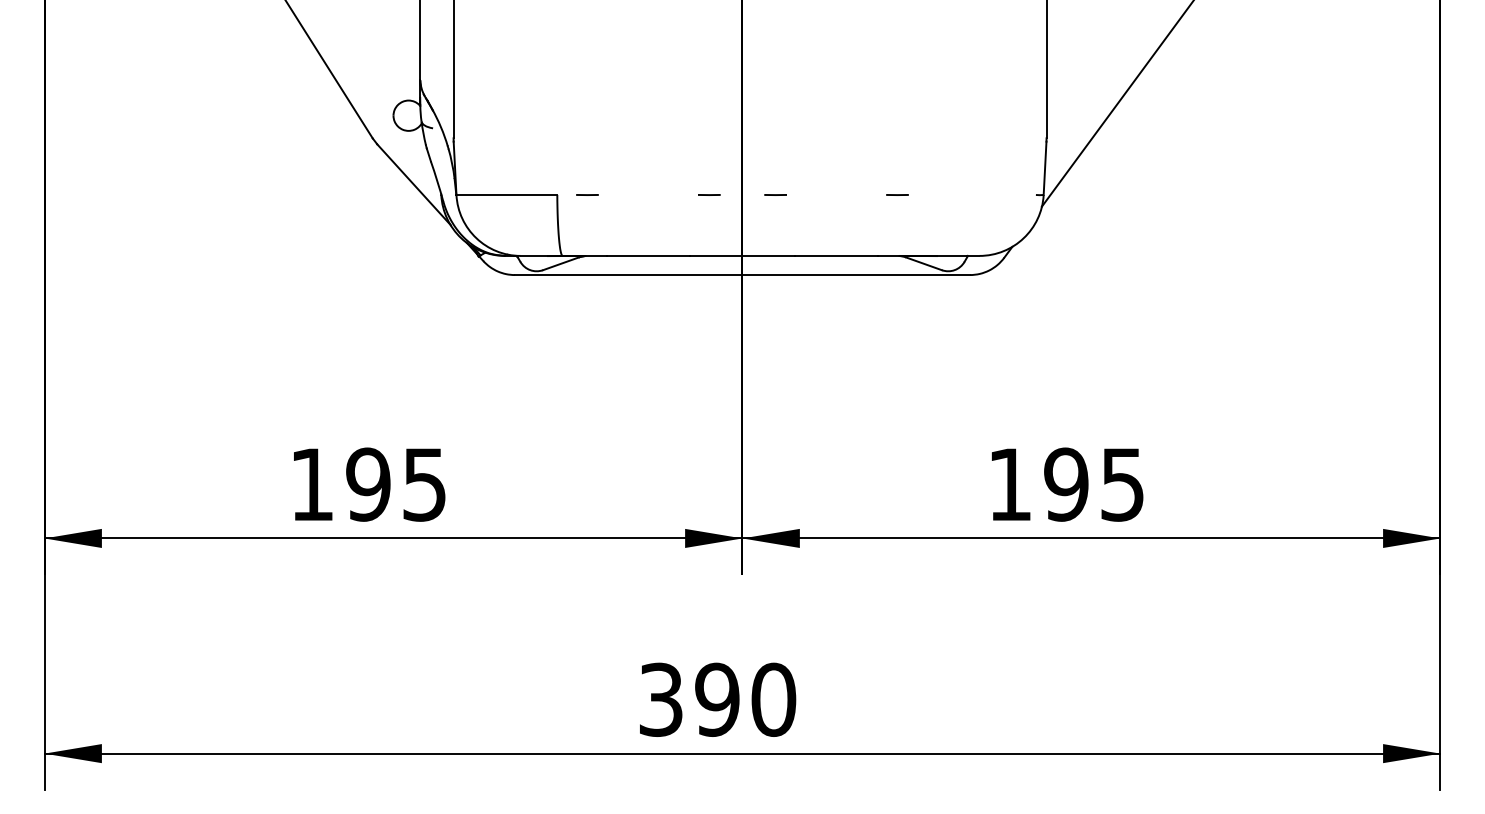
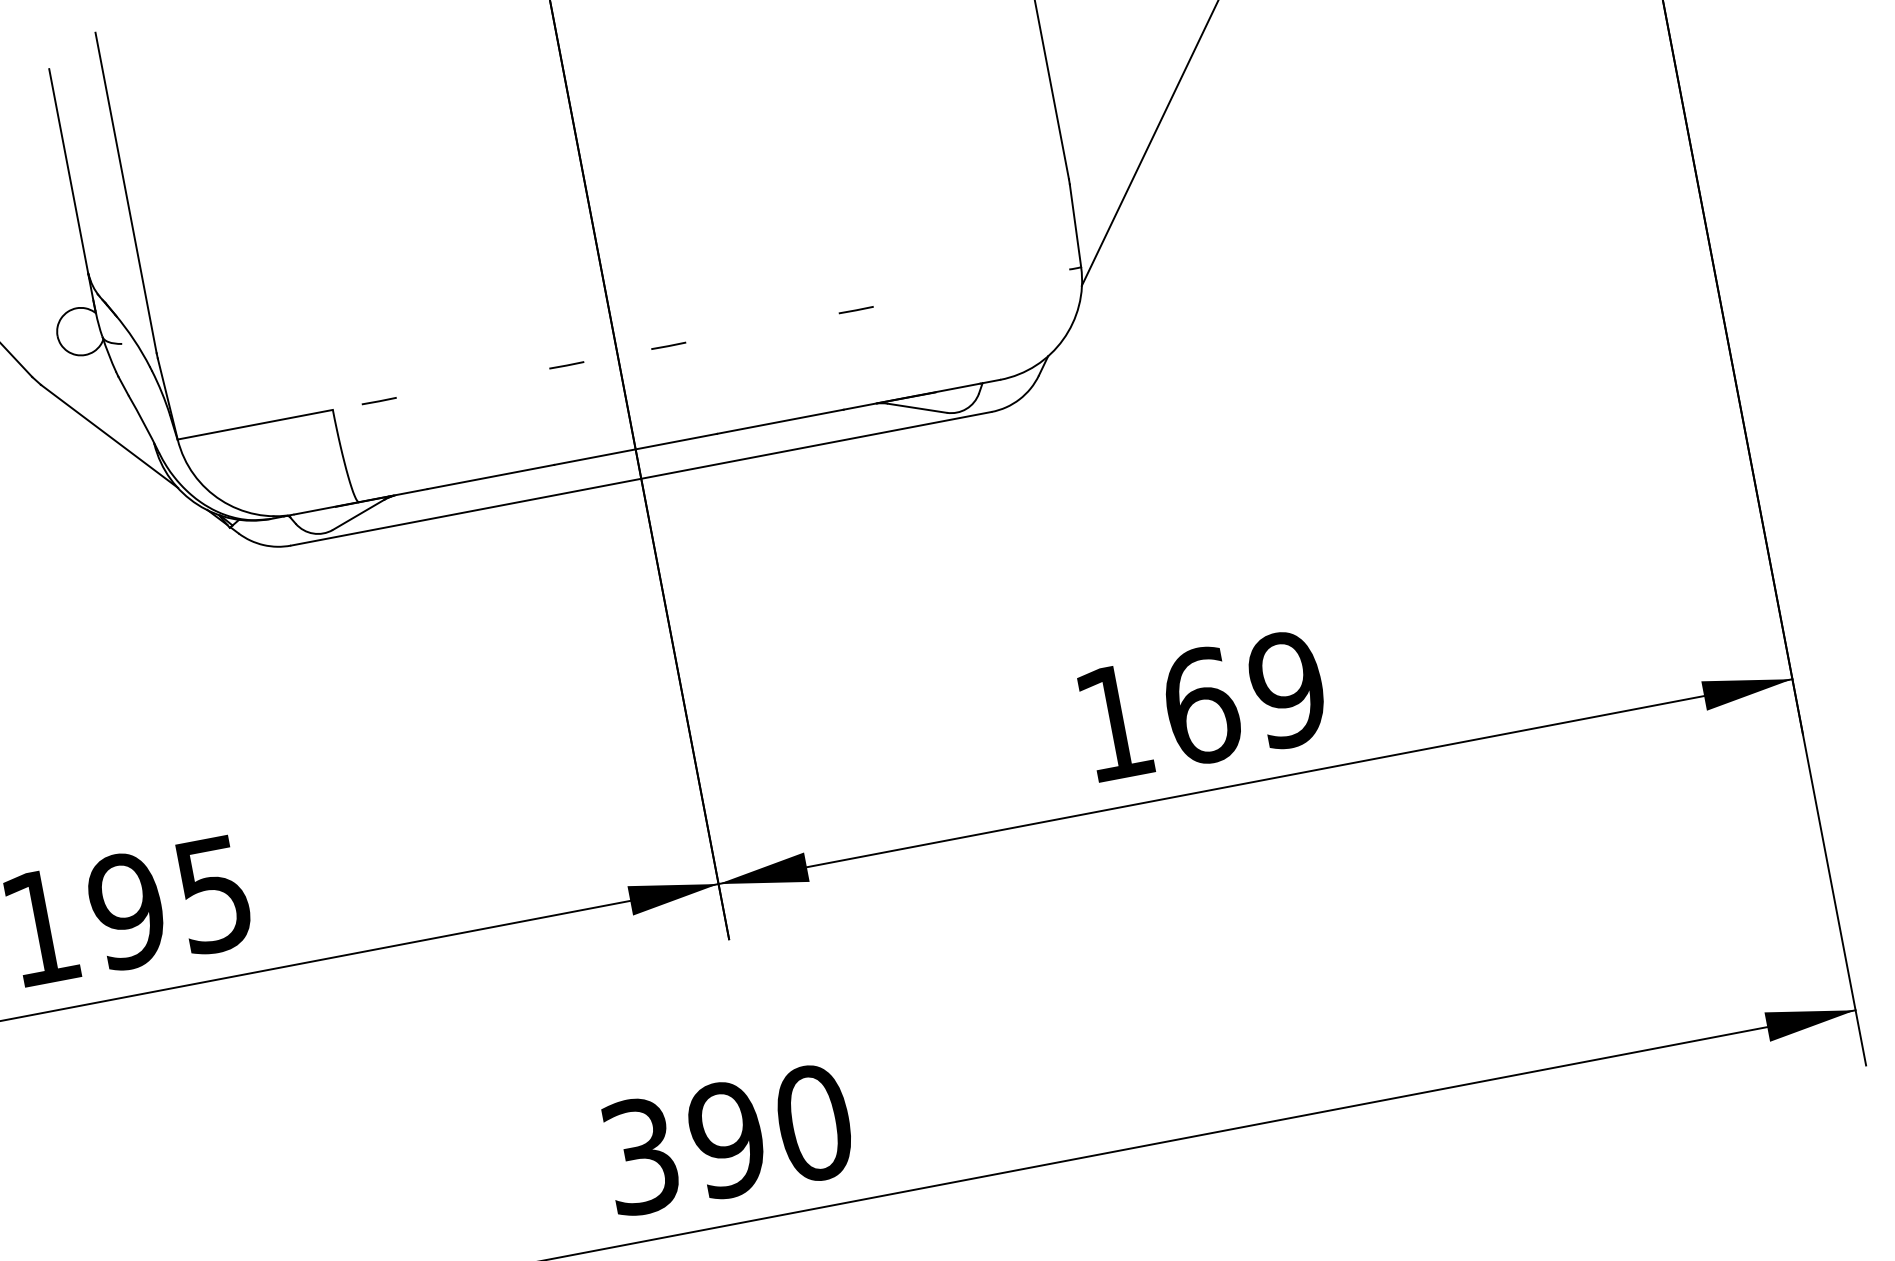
text: (1094, 484) -> (1244, 697), 195 -> 169

